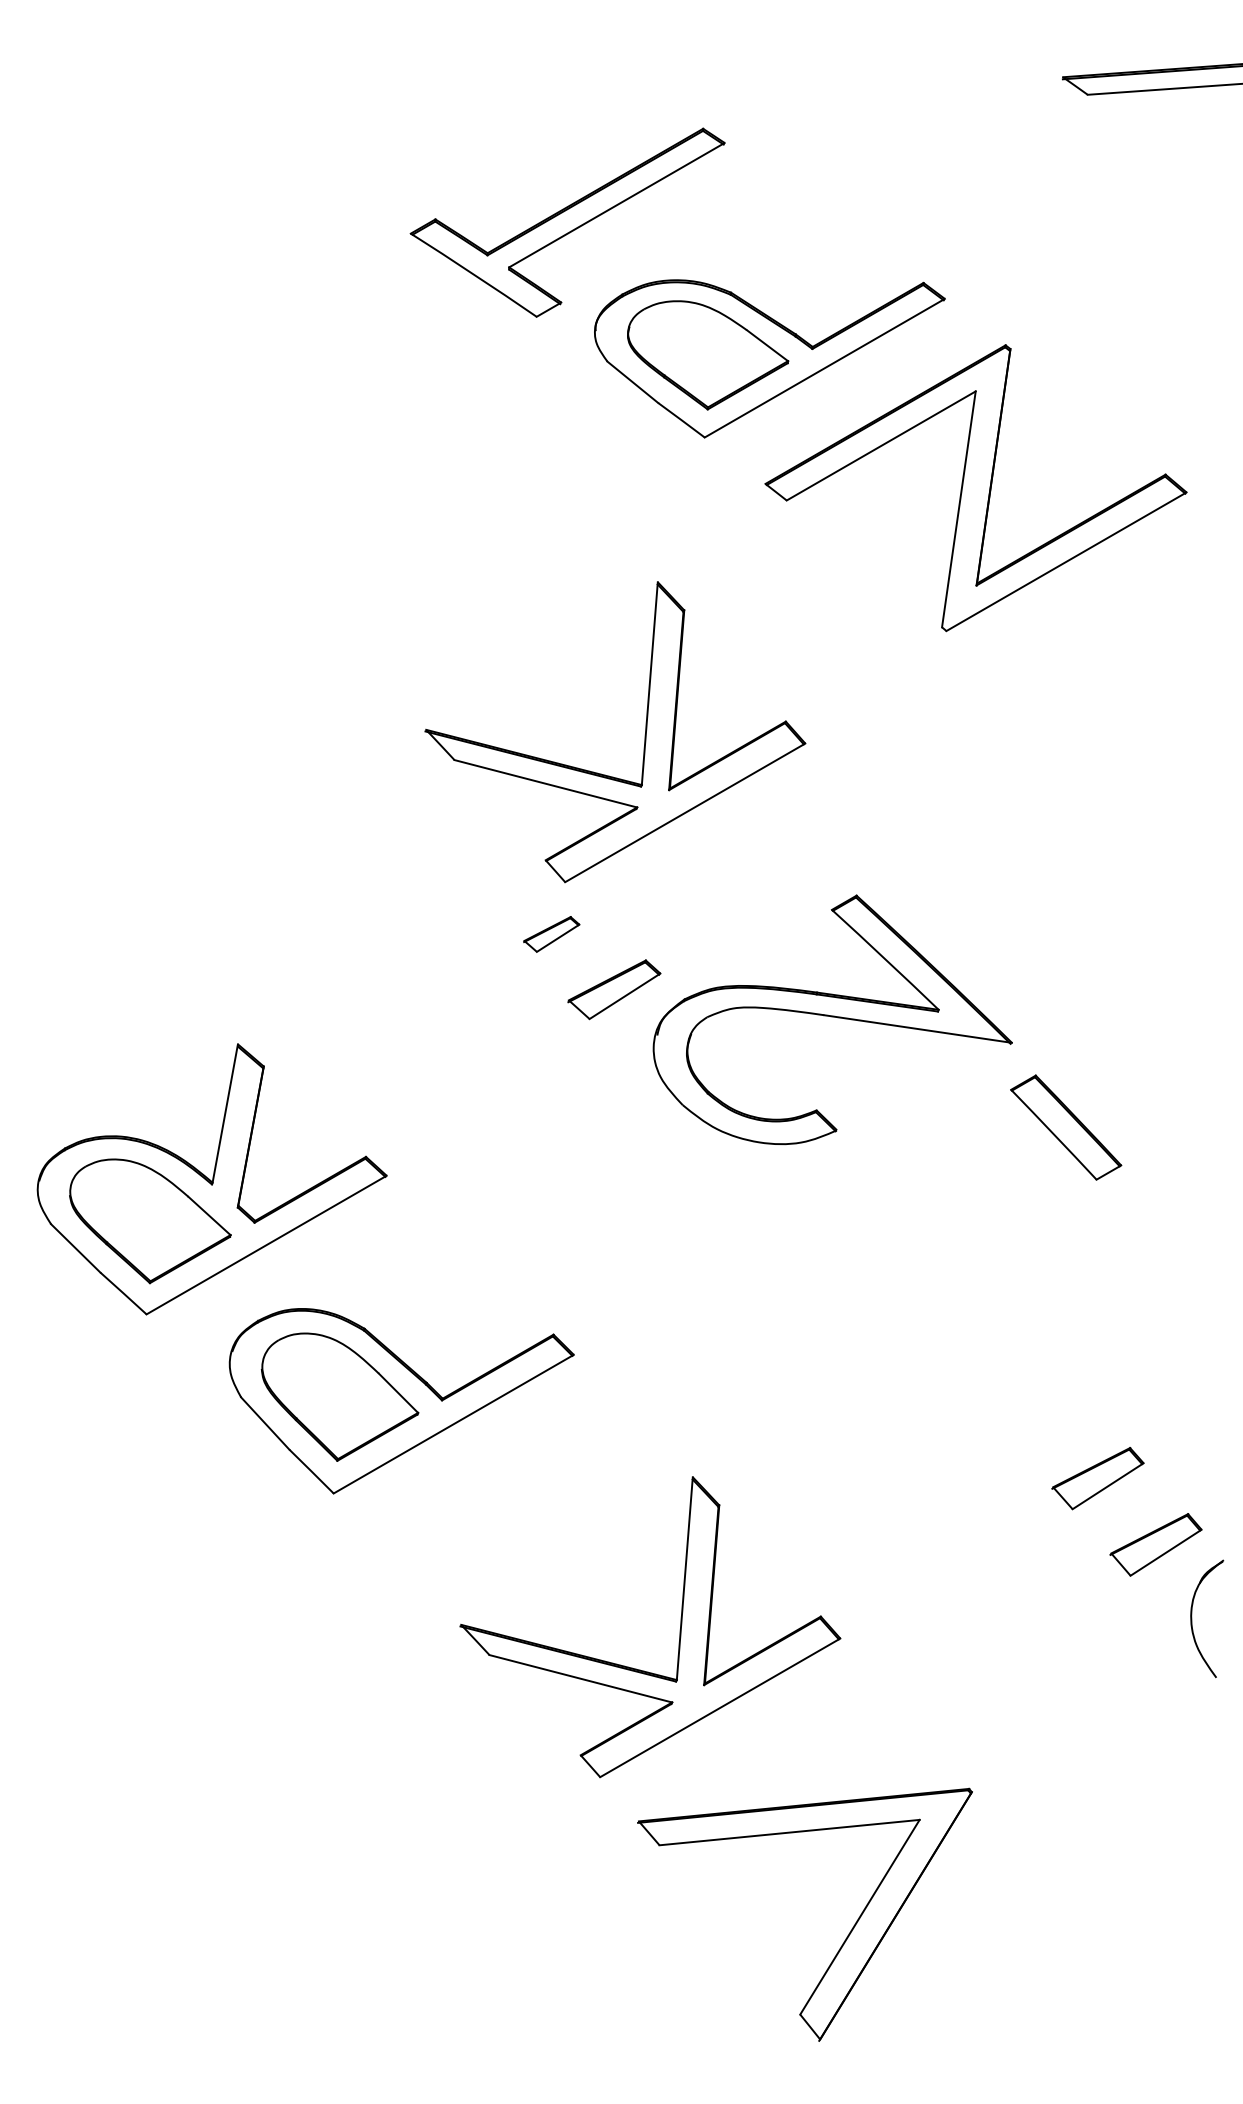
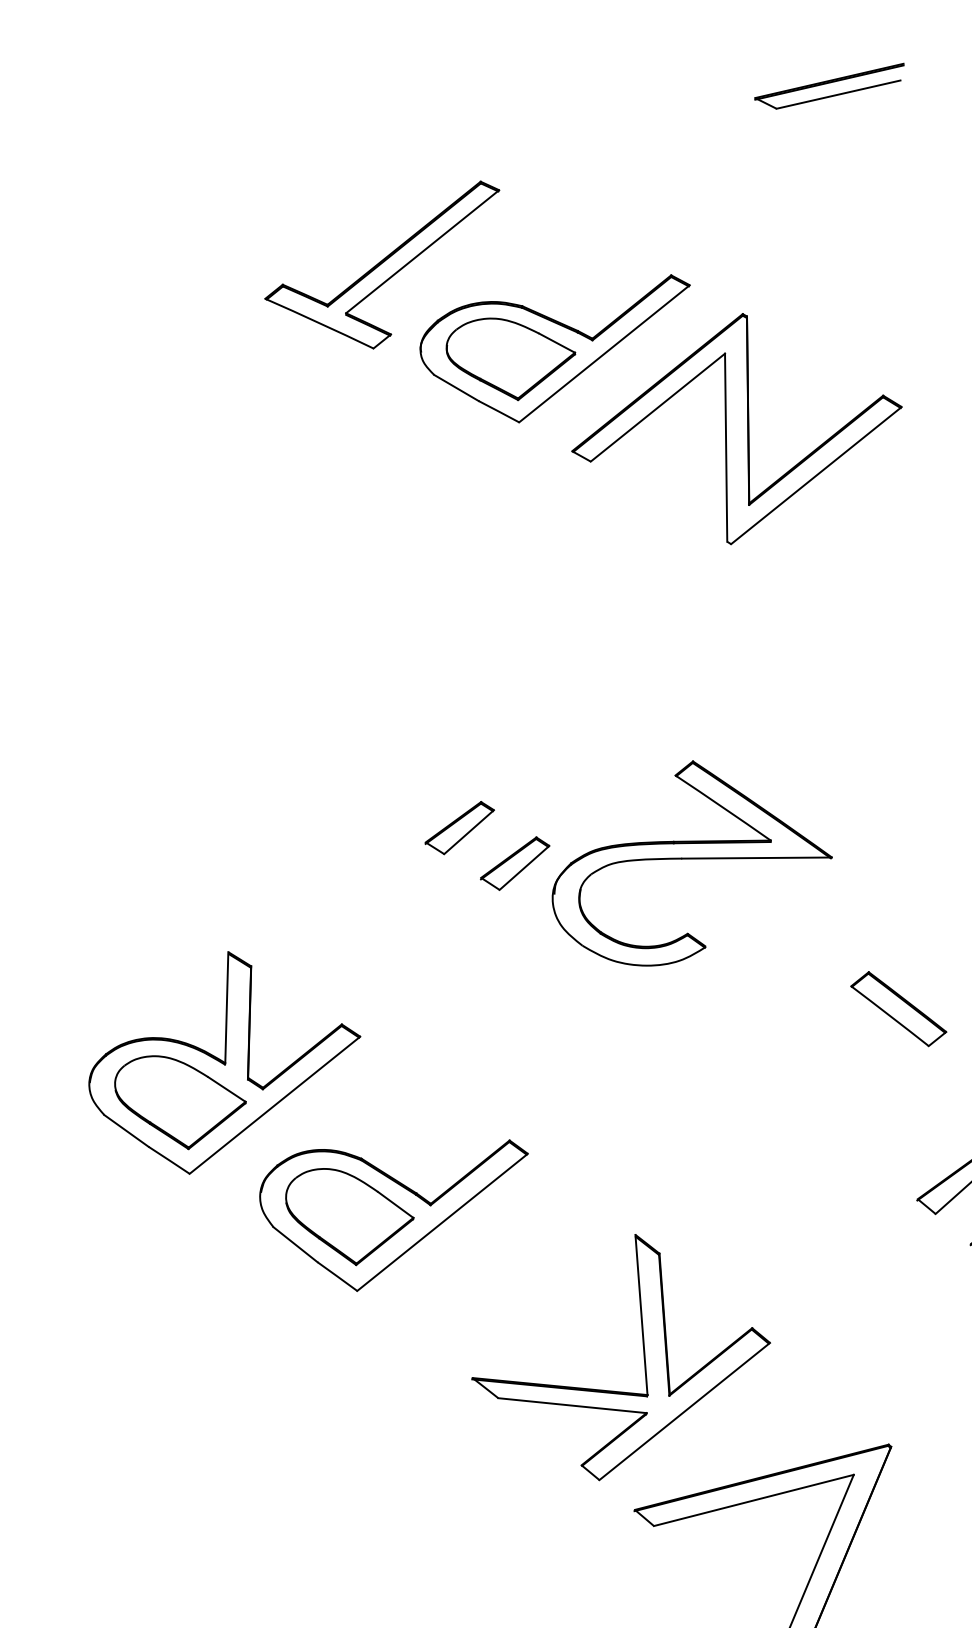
part: (644, 735) -> (508, 662), removed
part: (551, 934) -> (459, 828), size x1.67
part: (1066, 1127) -> (898, 1009), moved

